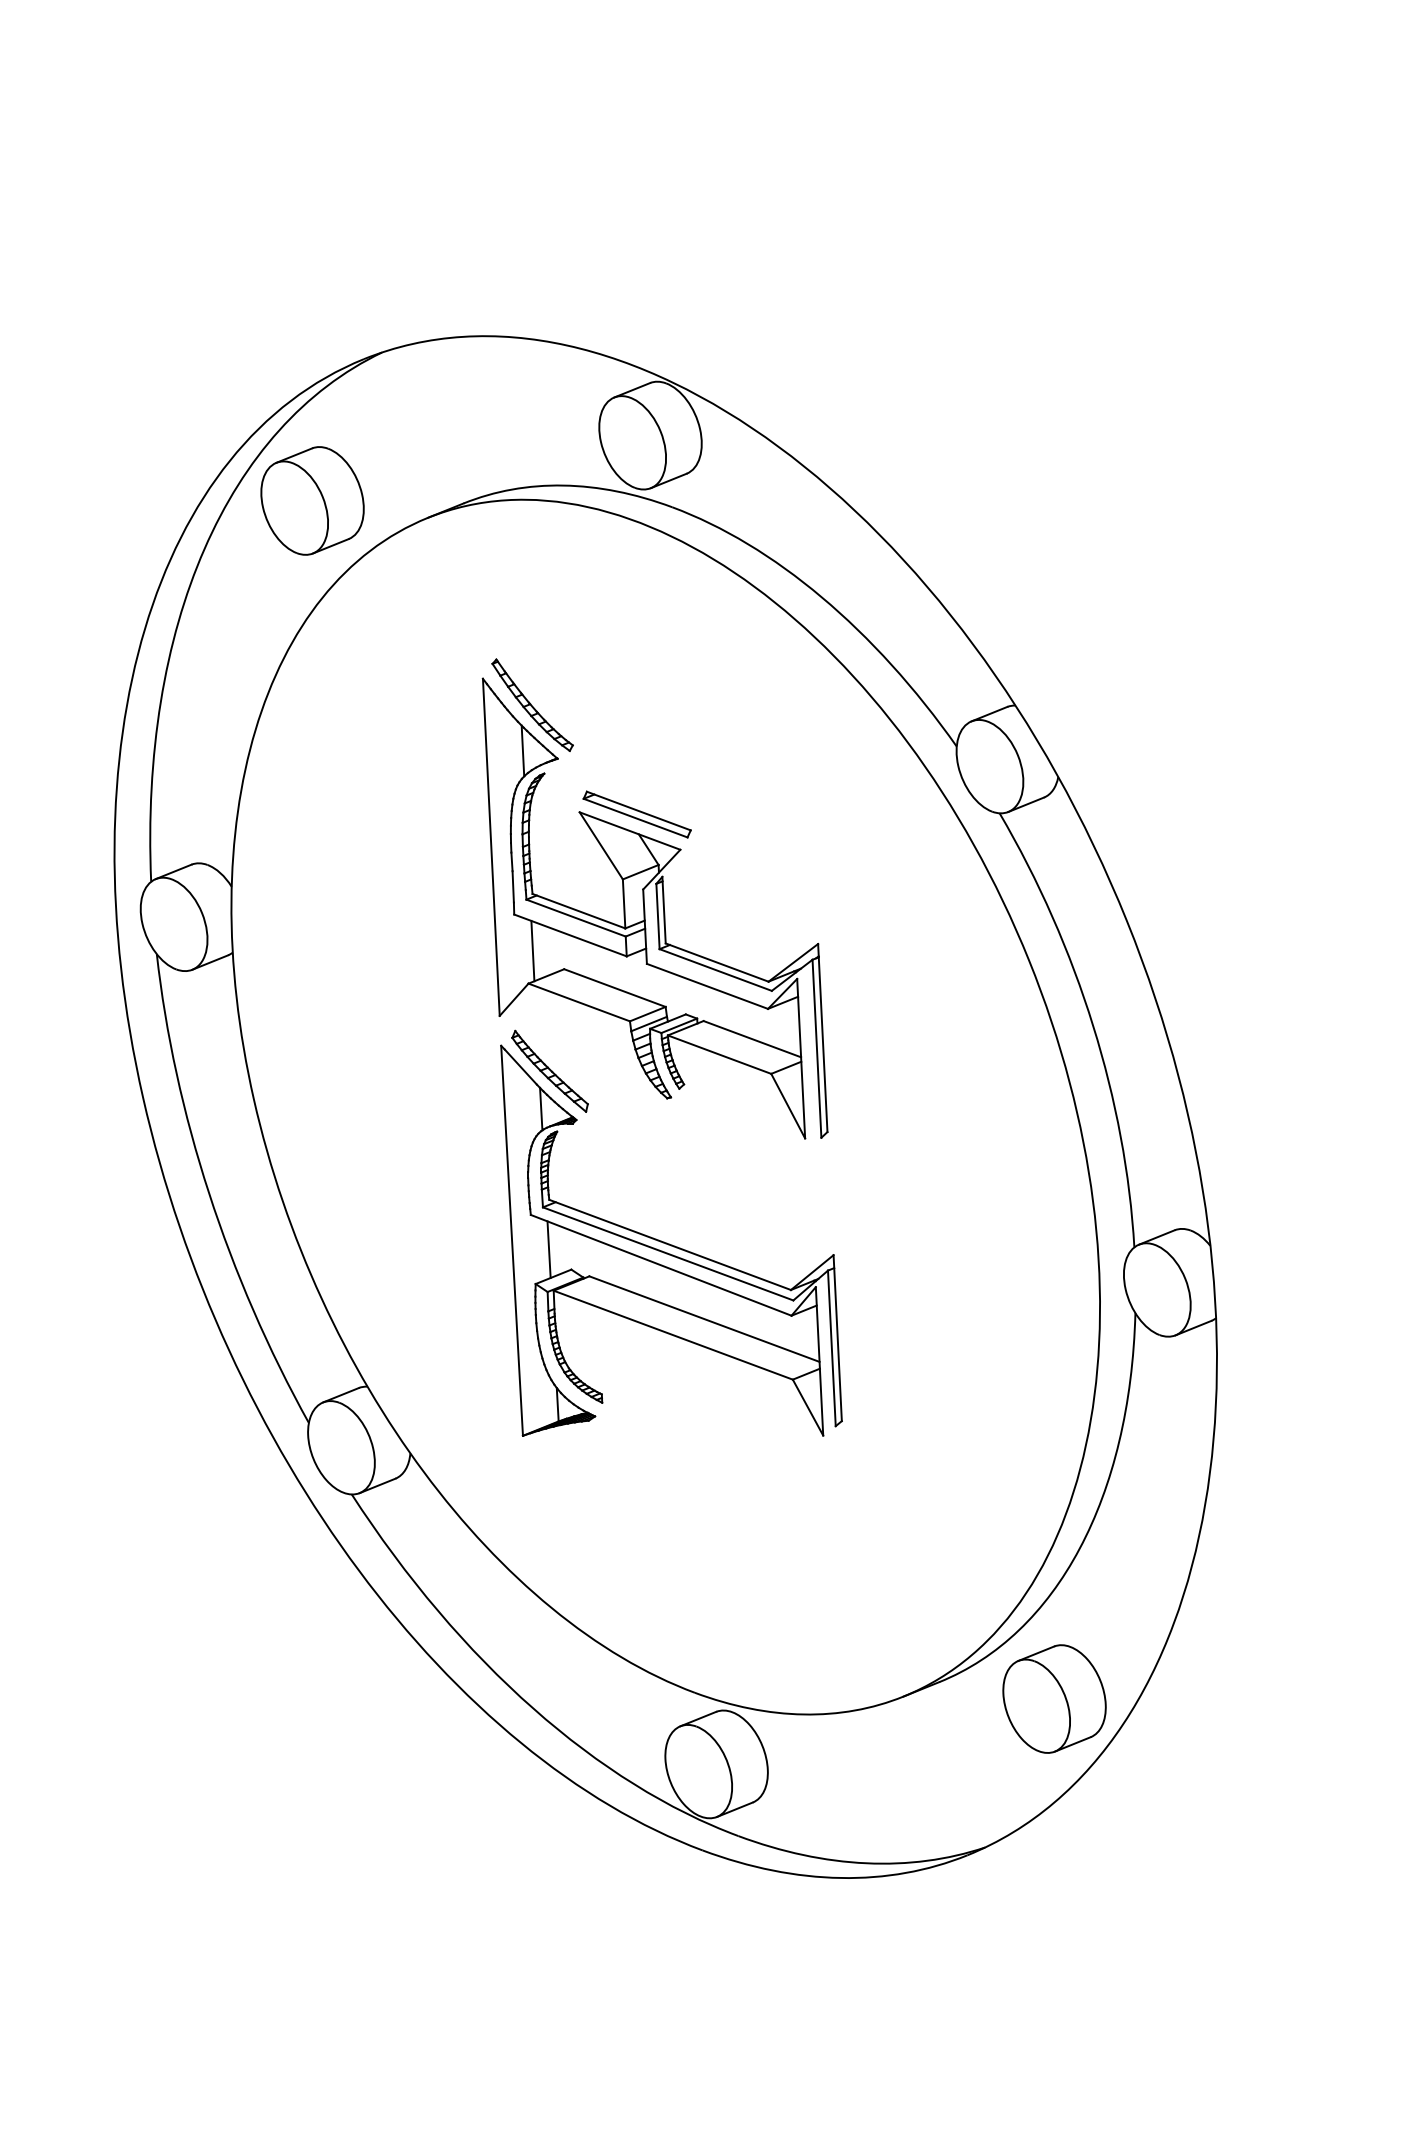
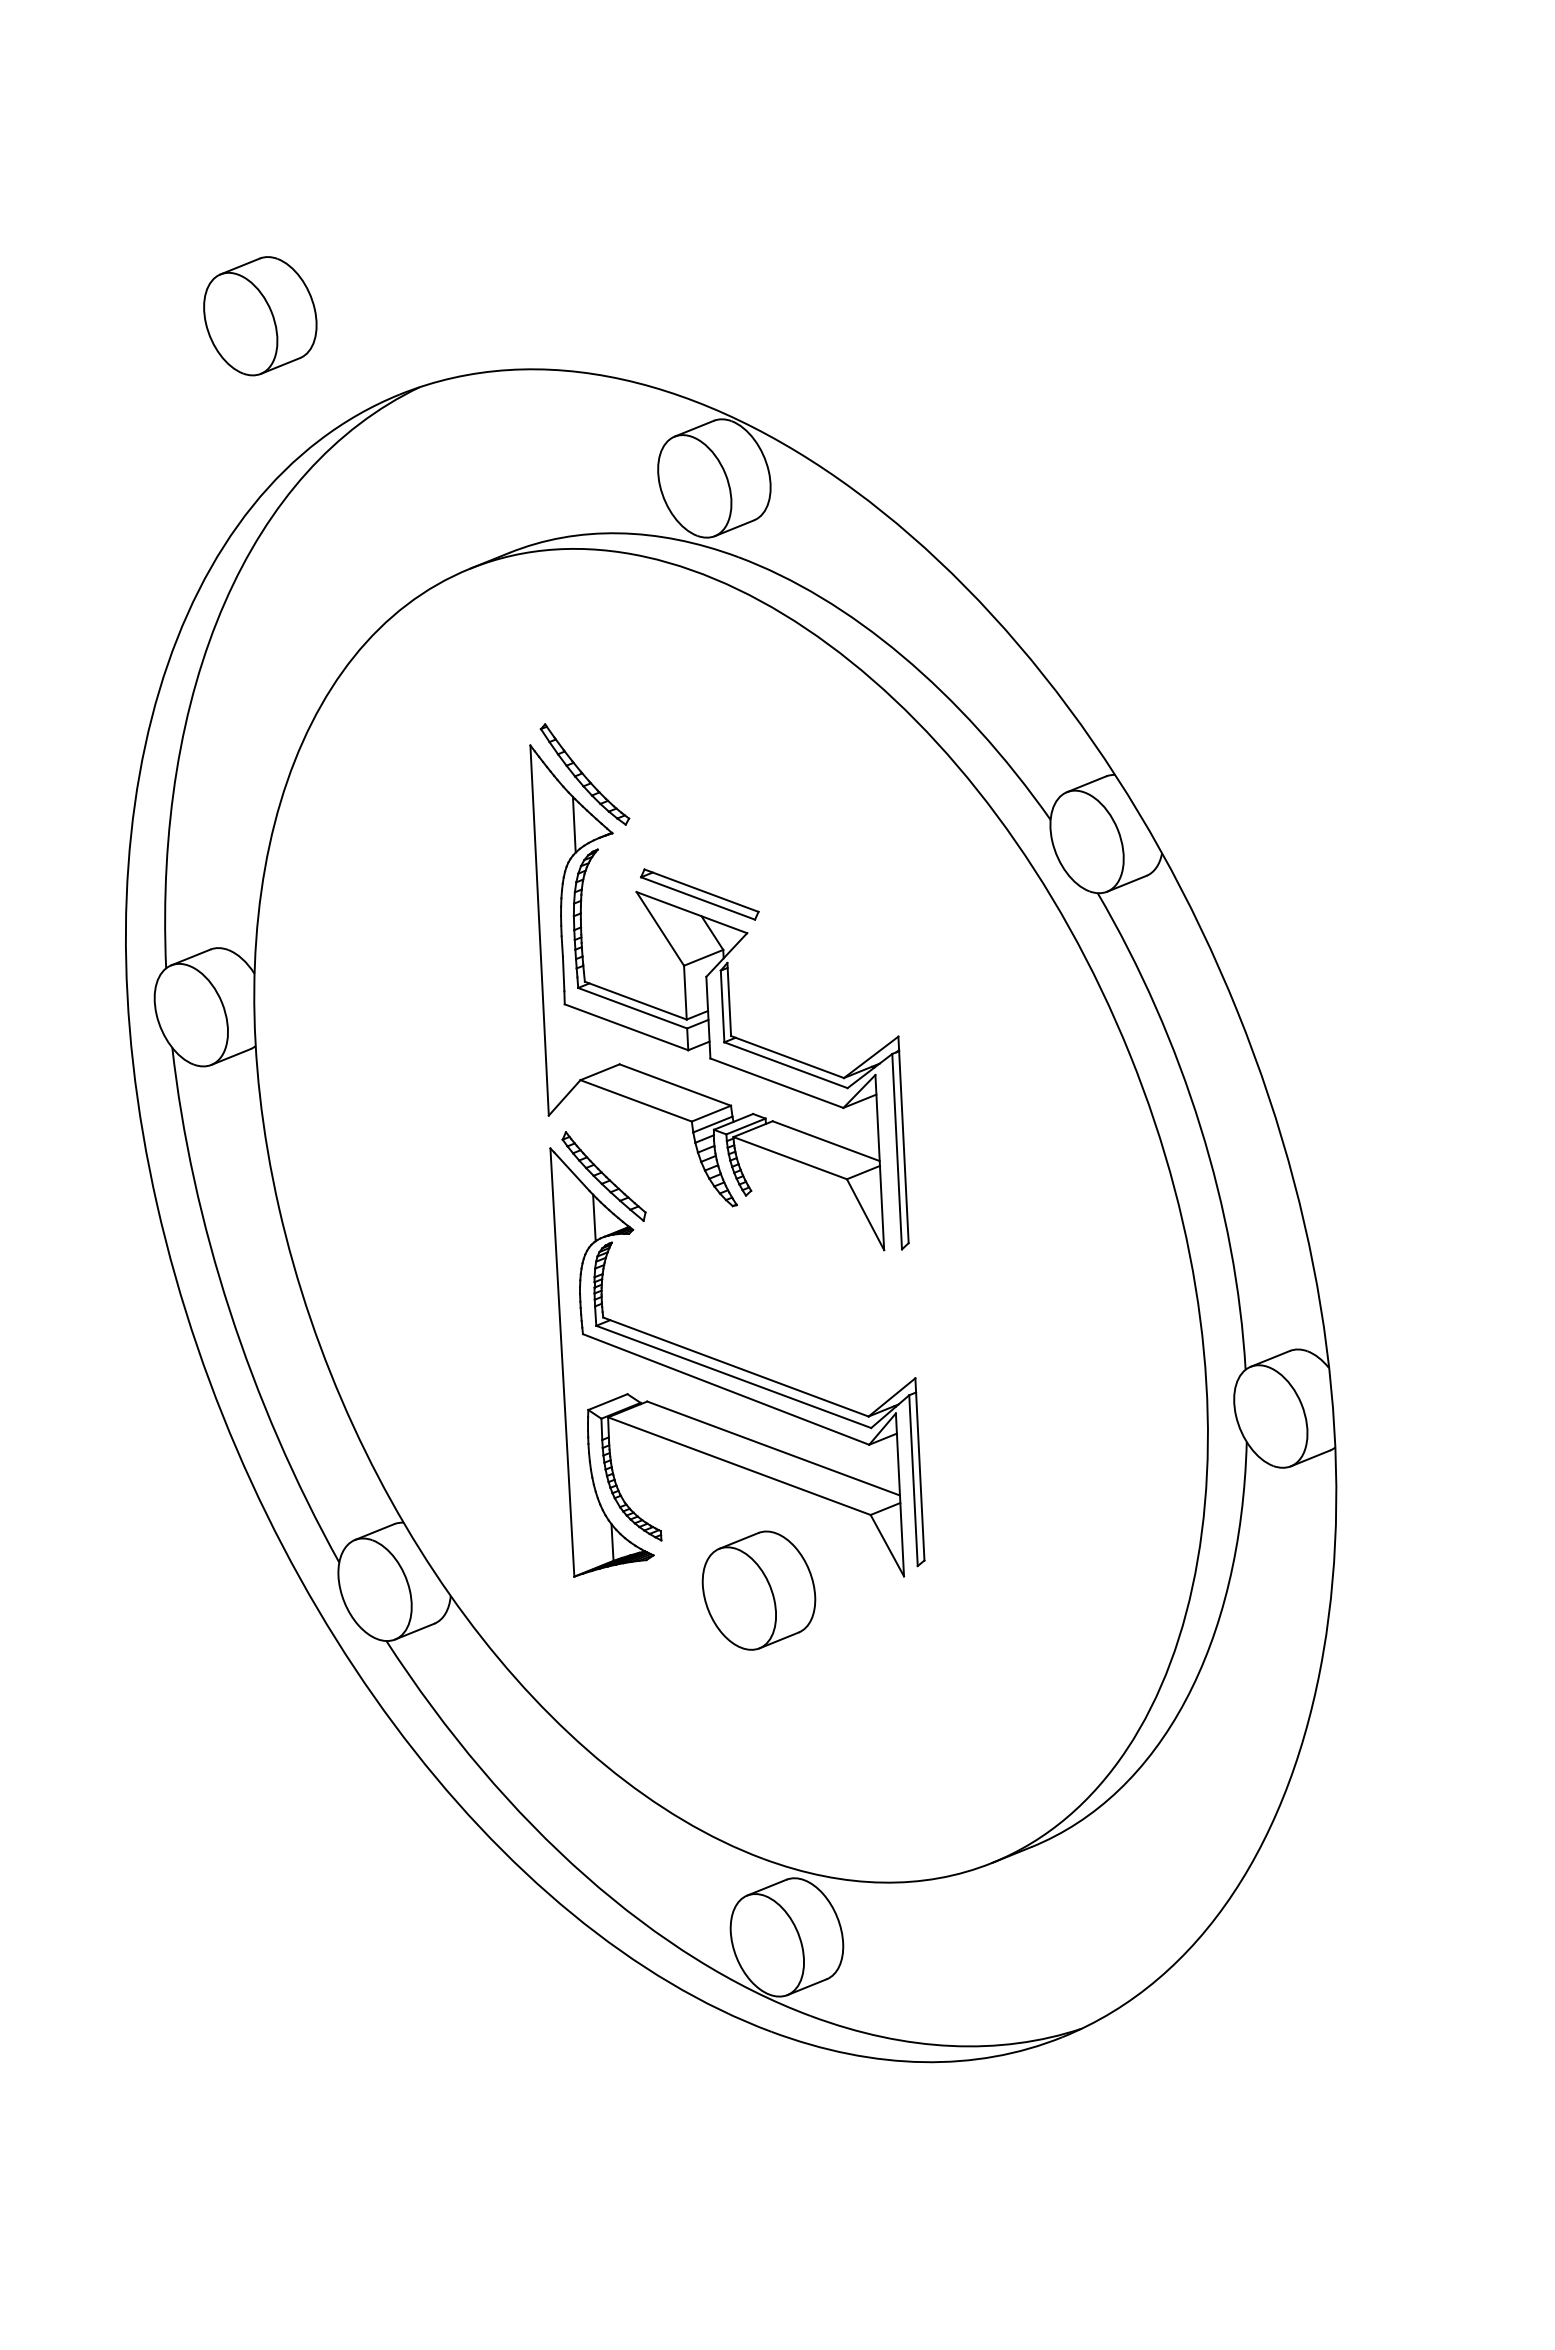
part: (312, 501) -> (260, 316), moved
line: (532, 951) -> (584, 1044), removed
line: (548, 1249) -> (602, 1372), removed
part: (1054, 1698) -> (758, 1590), moved

